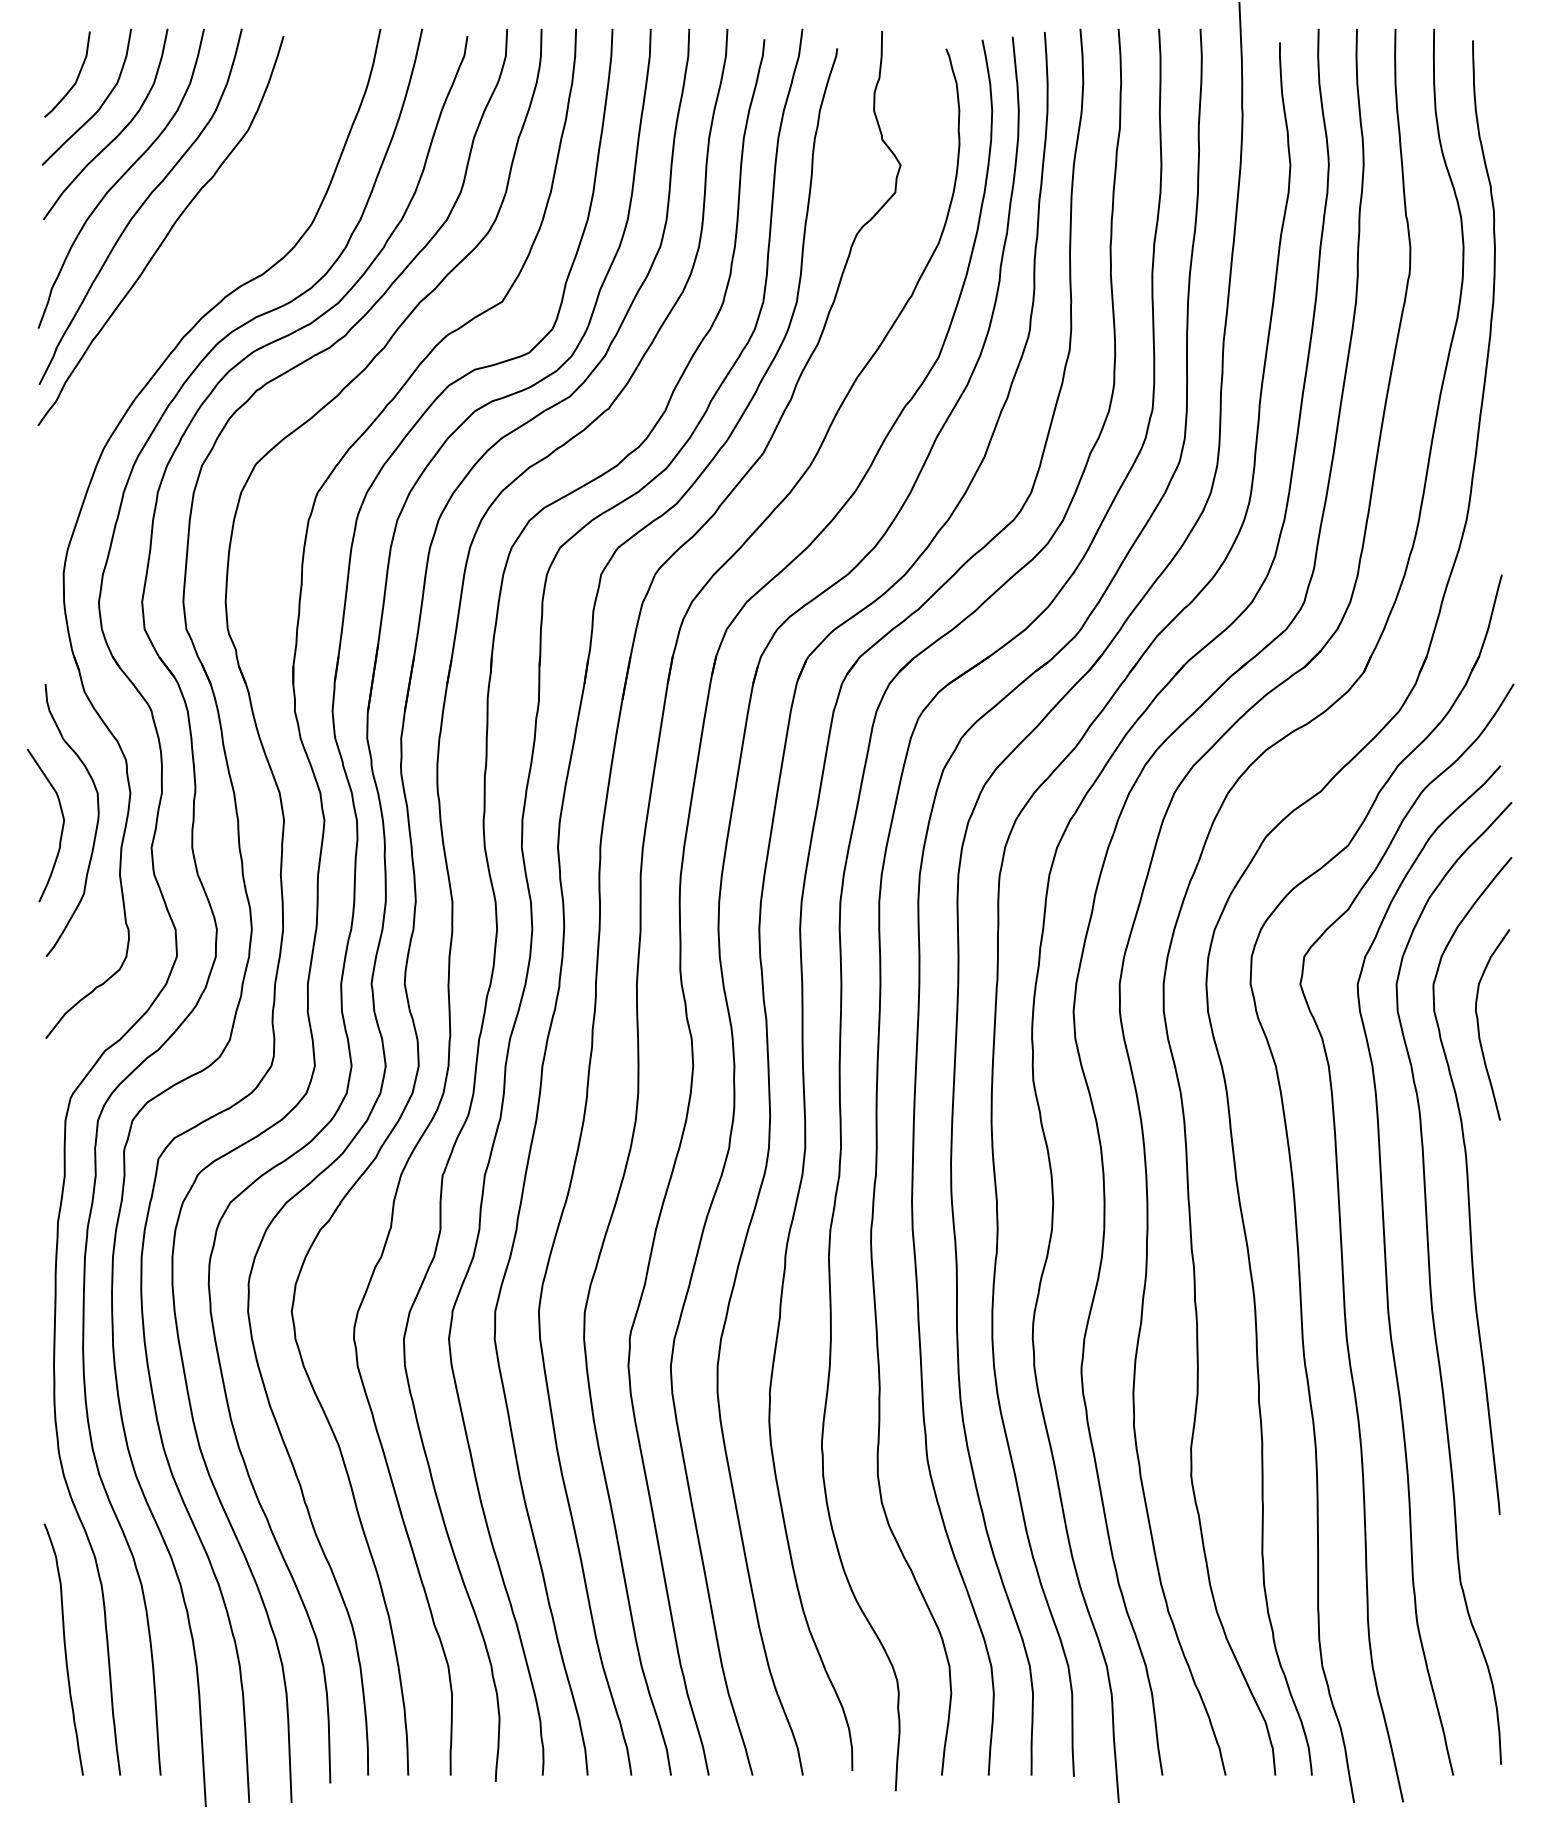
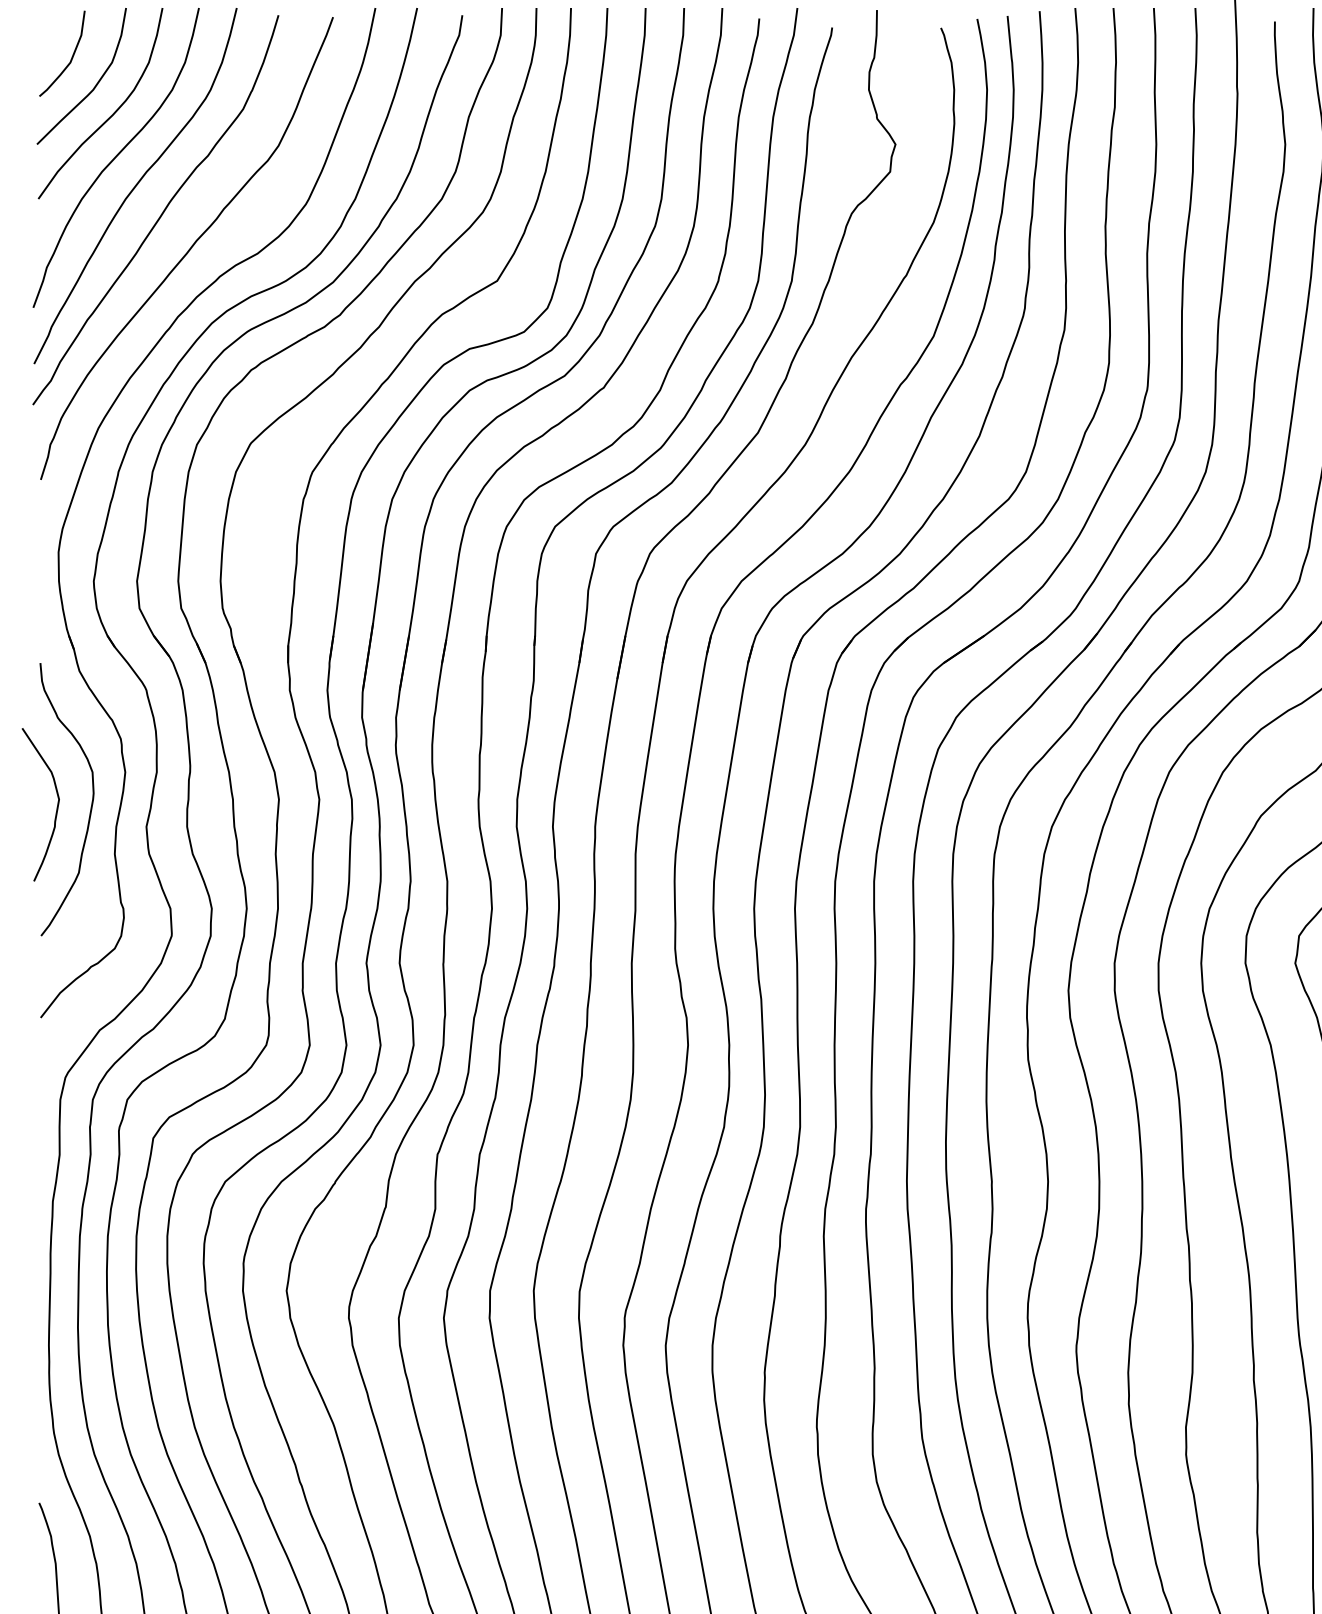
curve: (193, 270) -> (188, 249), added

